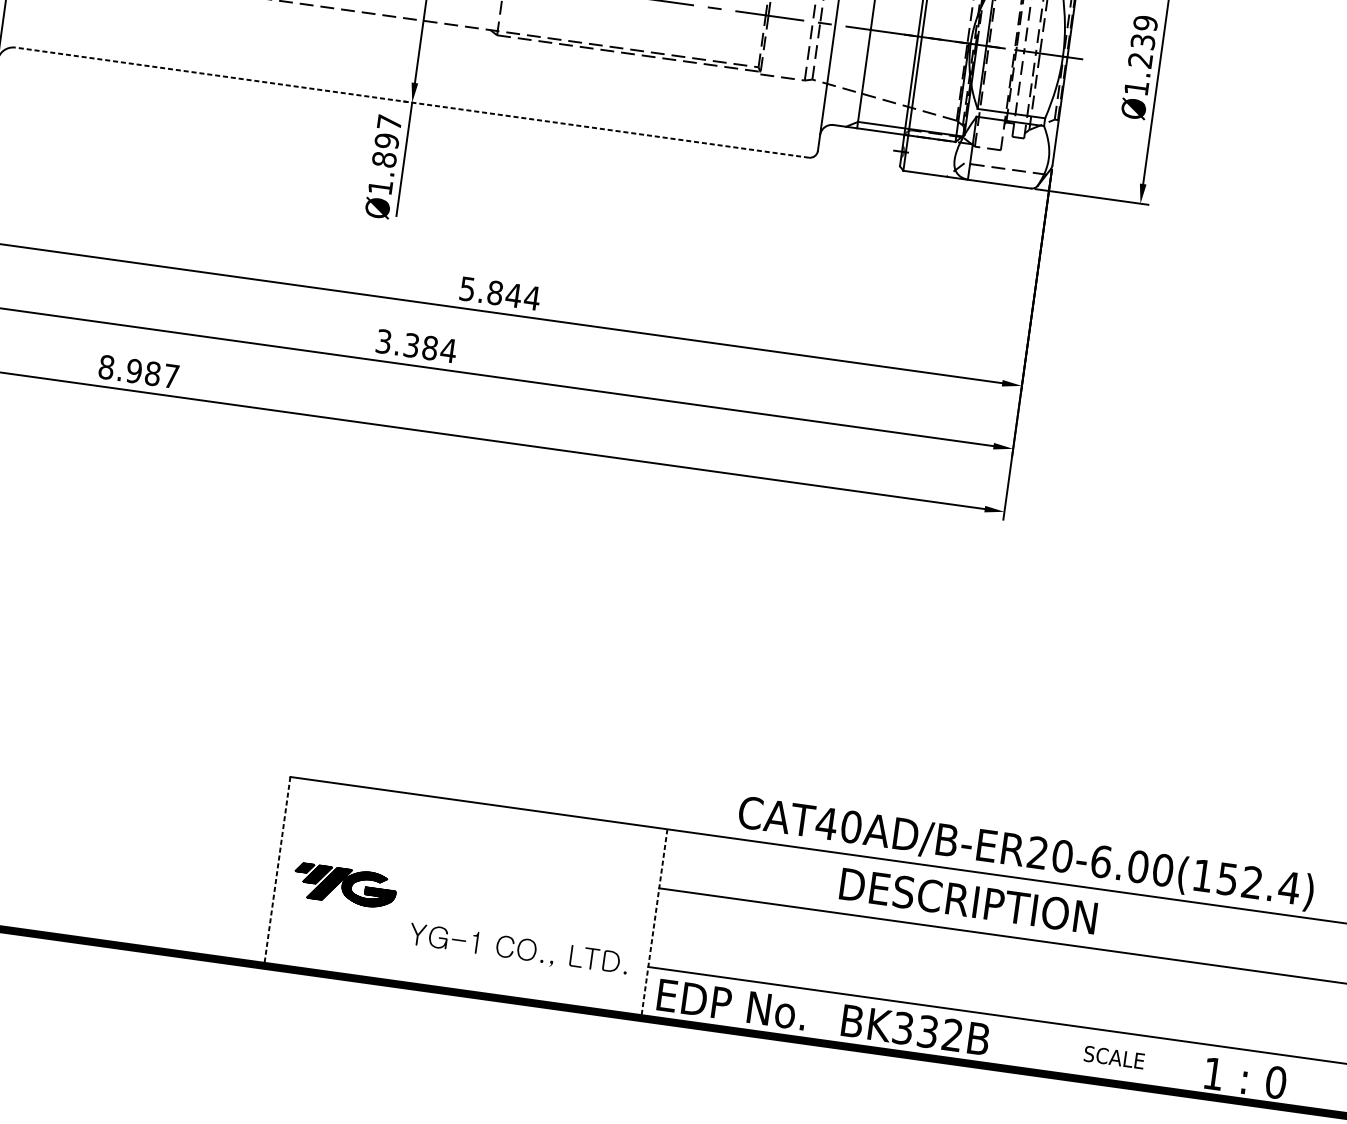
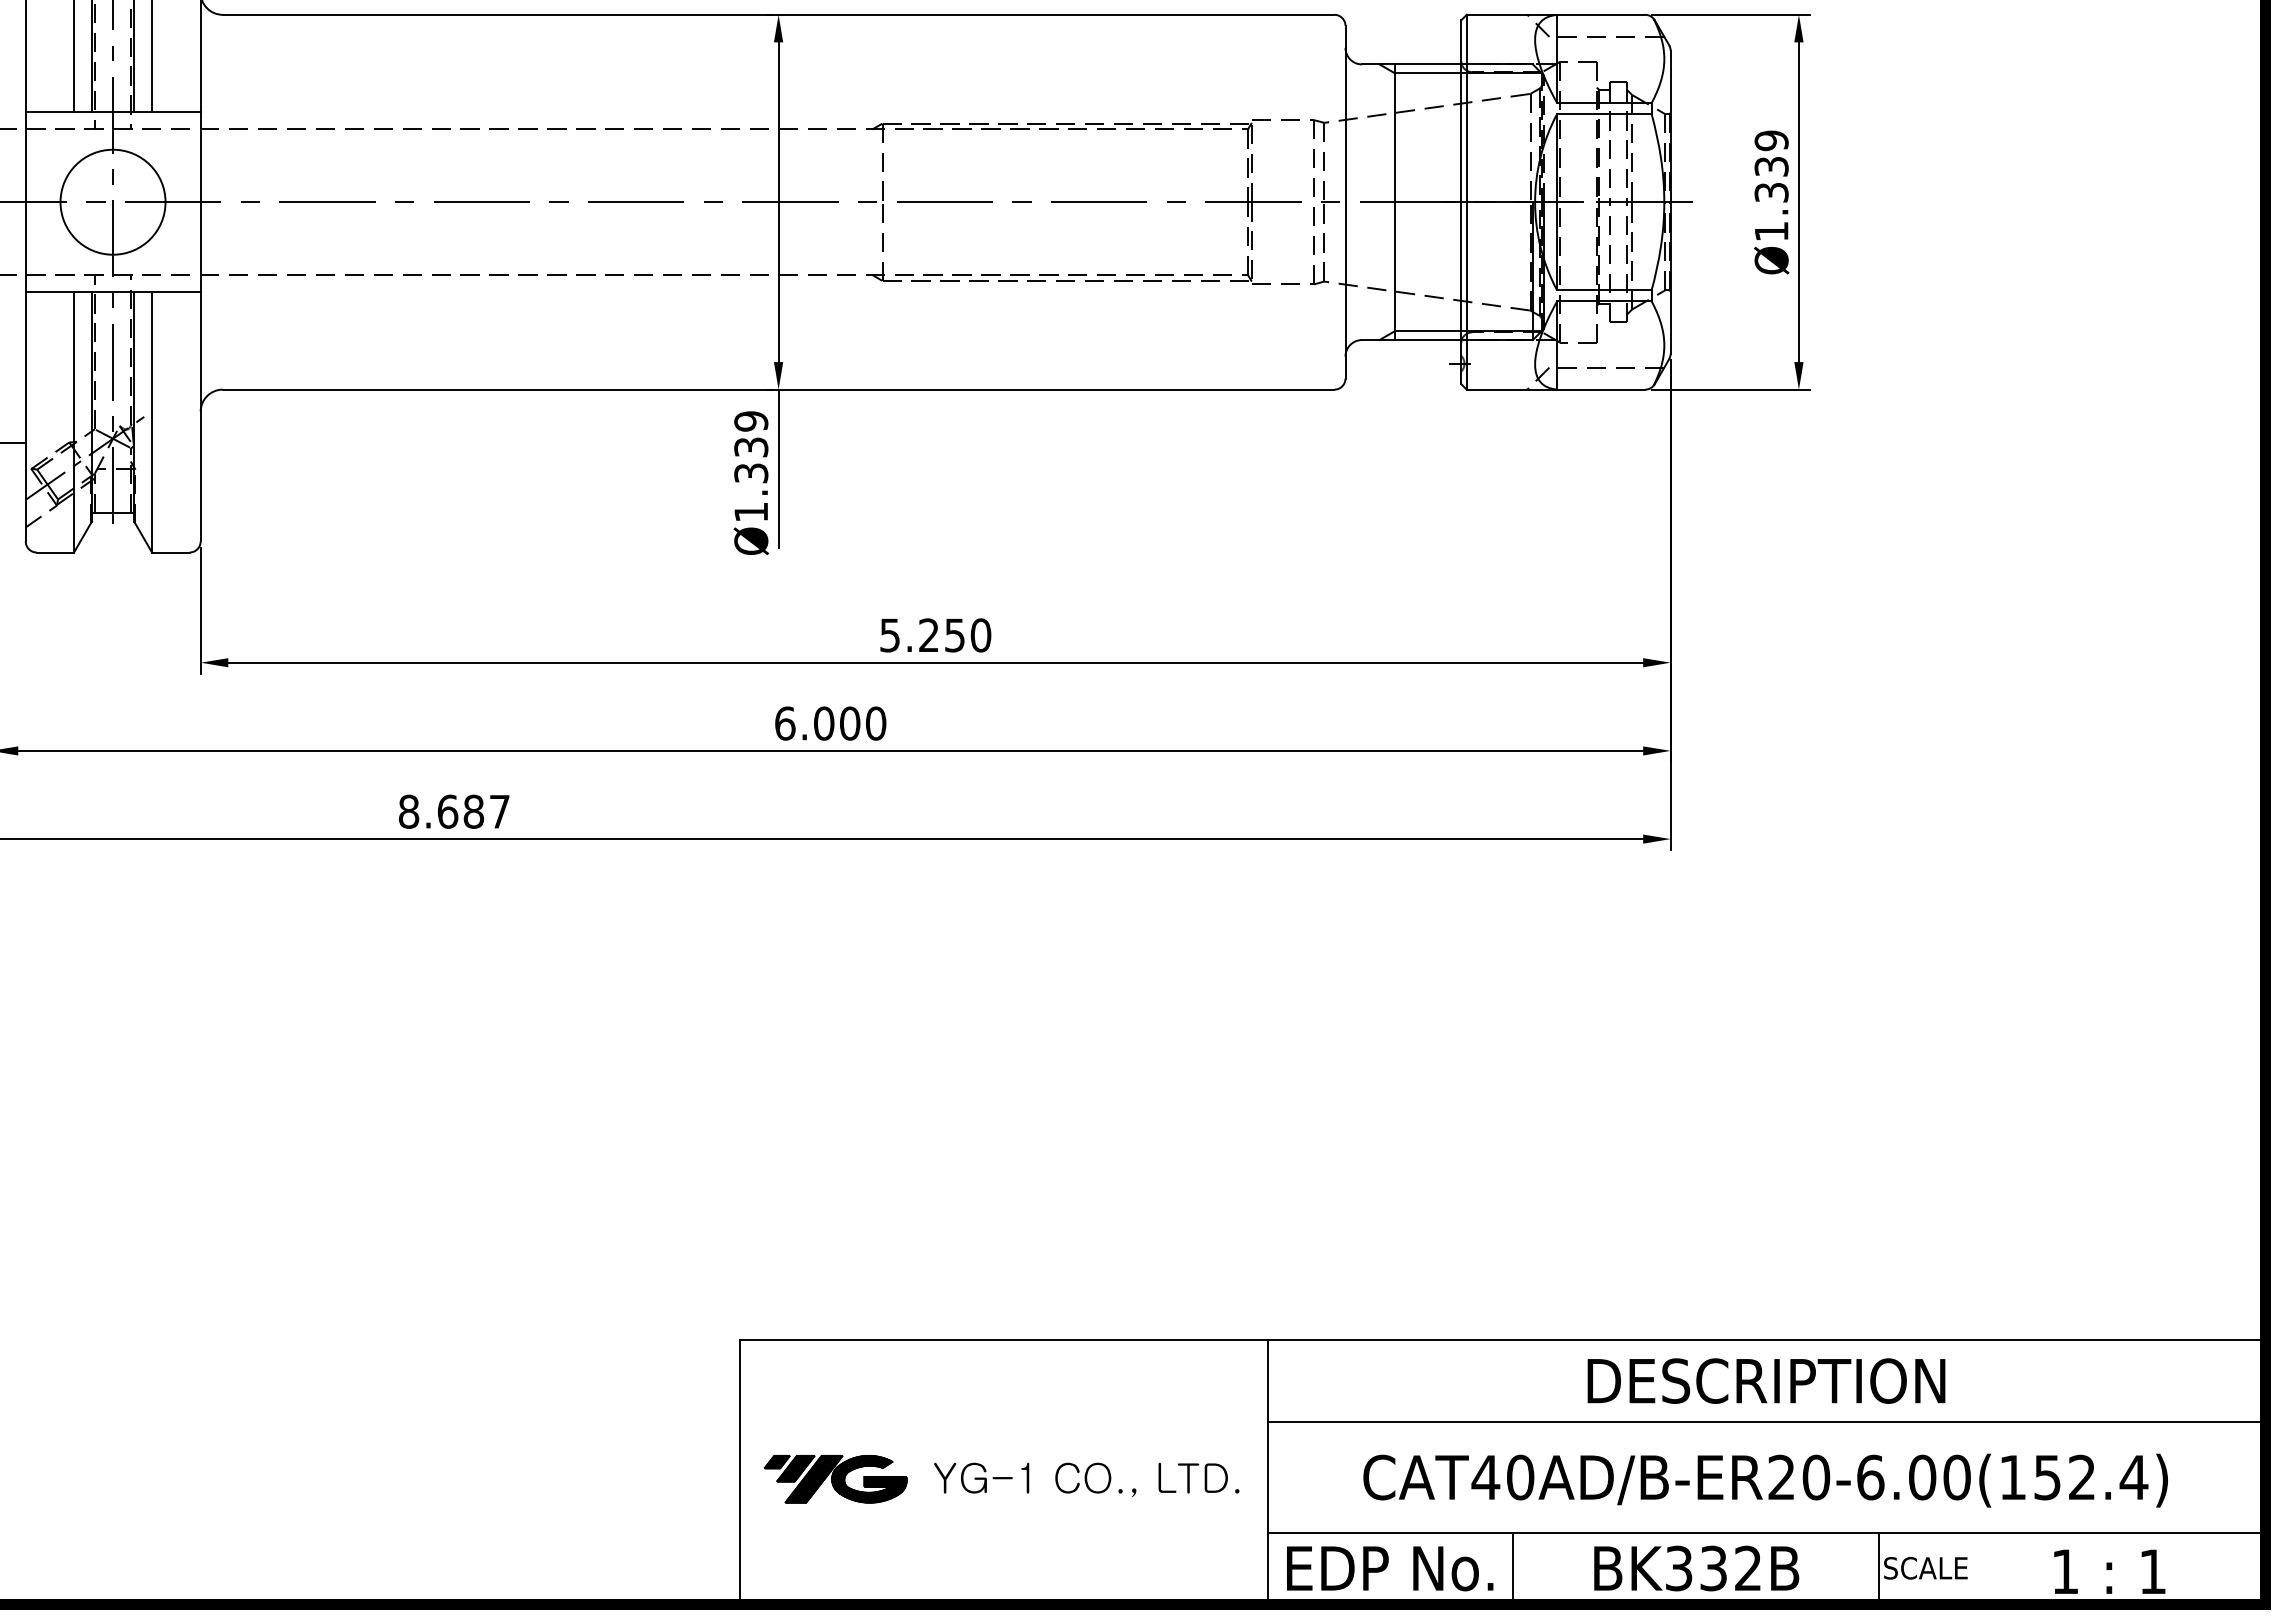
text: (1140, 60) -> (1771, 192), Ø1.239 -> Ø1.339
line: (412, 102) -> (778, 389), dashed -> solid
text: (387, 141) -> (751, 447), Ø1.897 -> Ø1.339
text: (514, 295) -> (955, 635), 5.844 -> 5.250
text: (416, 346) -> (830, 723), 3.384 -> 6.000
text: (134, 370) -> (447, 811), 8.987 -> 8.687
text: (1026, 853) -> (1765, 1480), moved
line: (277, 871) -> (739, 1472), dashed -> solid
text: (968, 900) -> (1766, 1380), moved
line: (654, 924) -> (1268, 1472), dashed -> solid
text: (518, 949) -> (1086, 1479), moved
line: (819, 1016) -> (1512, 1568), added
text: (915, 1030) -> (1696, 1568), moved
line: (1081, 1053) -> (1879, 1568), added
text: (1275, 1082) -> (2152, 1571), 0 -> 1

